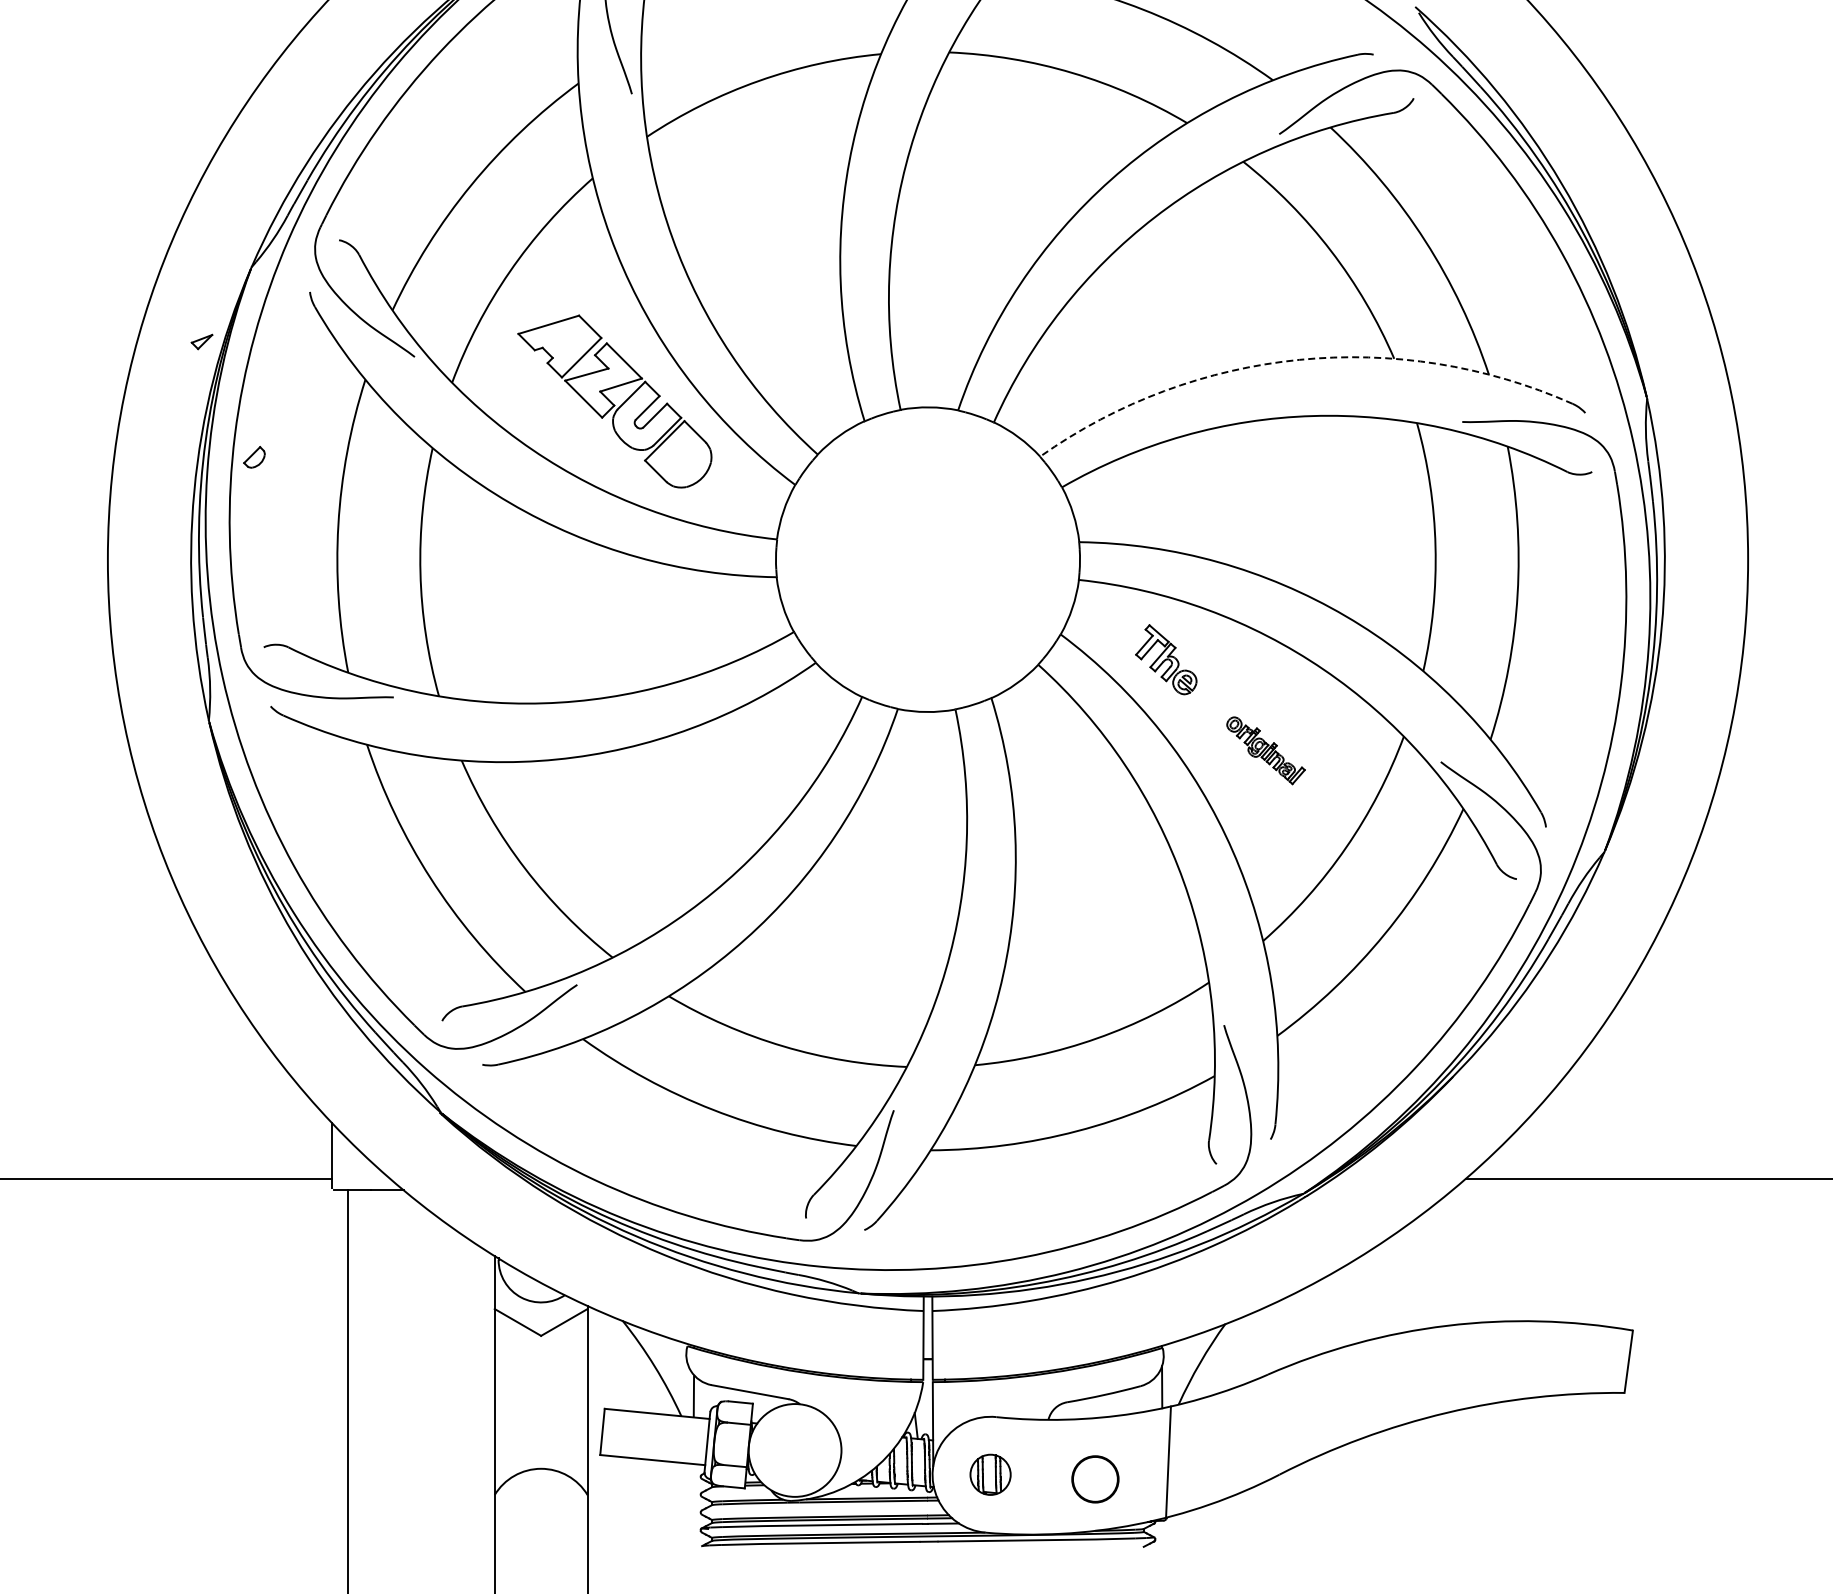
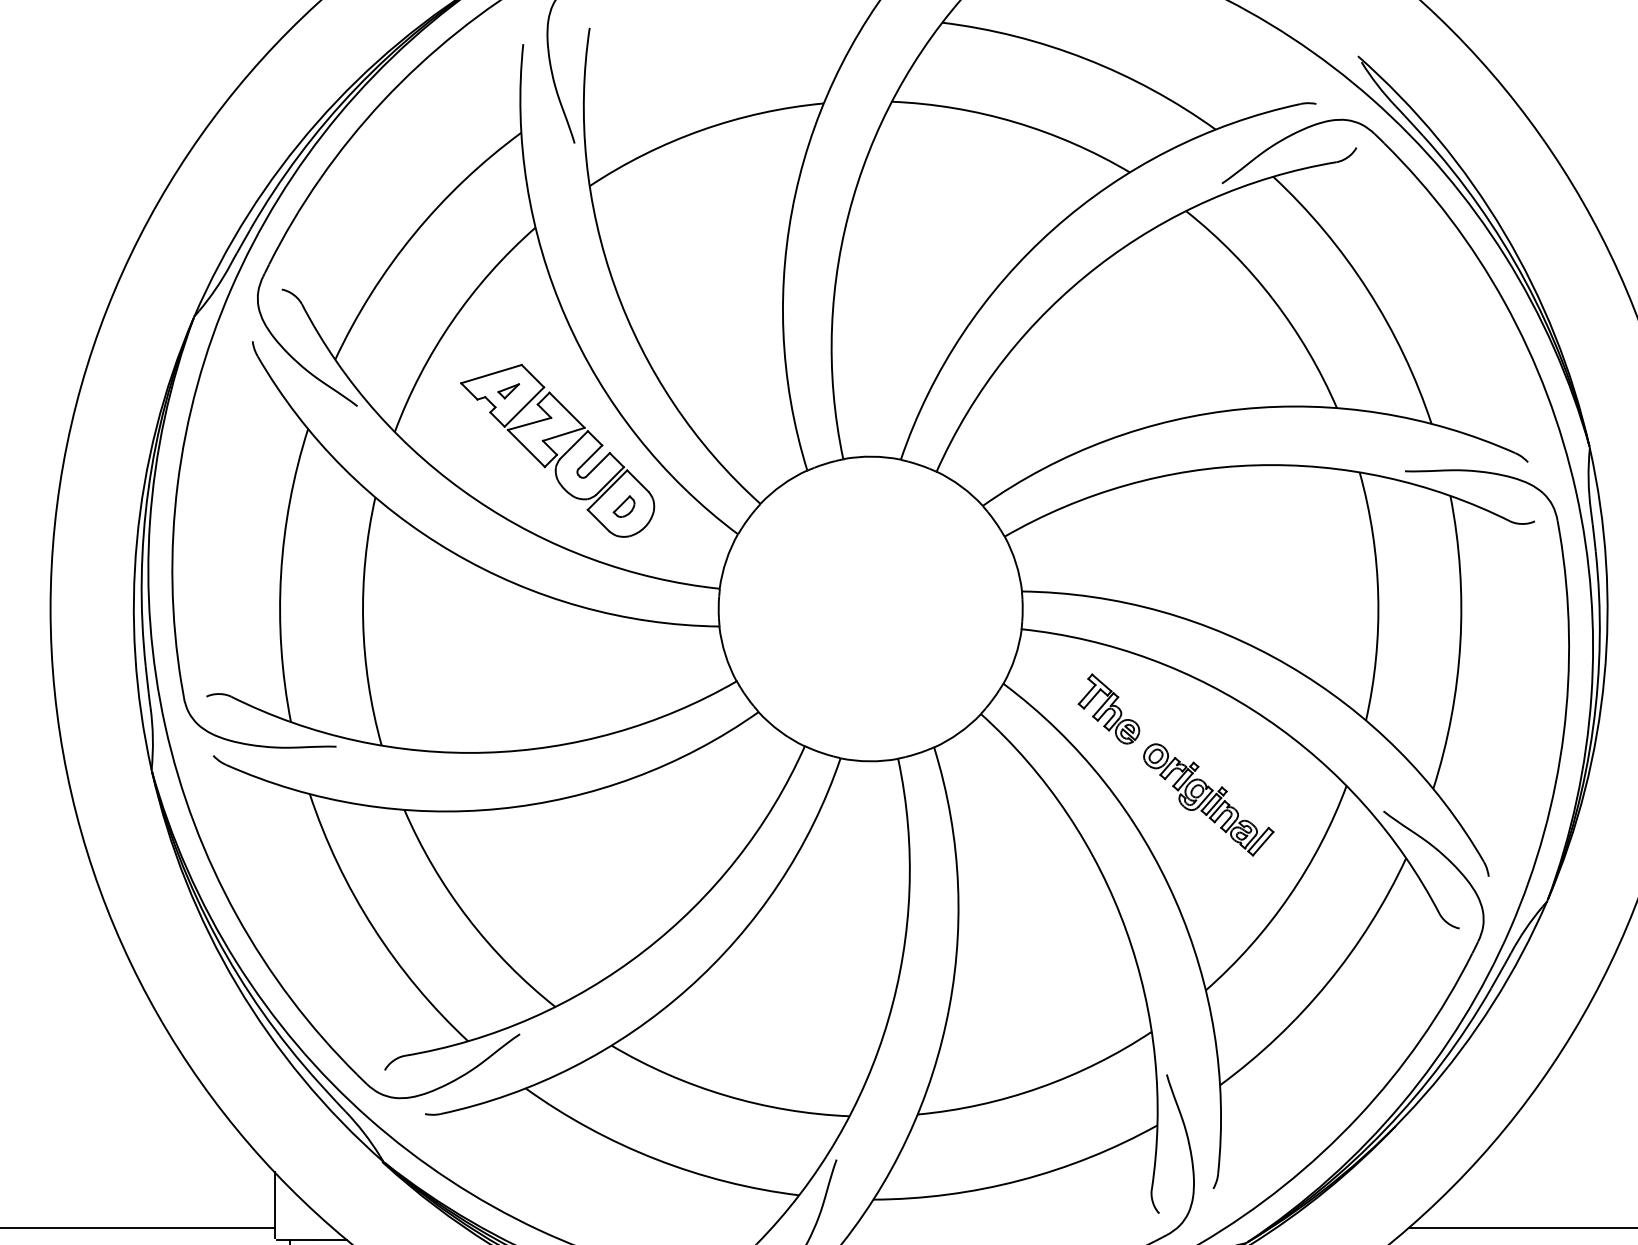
part: (201, 341) -> (508, 390), moved
arc: (1299, 359) -> (1242, 408), dashed -> solid
part: (254, 457) -> (624, 506), moved
part: (1265, 750) -> (1208, 799), size x1.67

